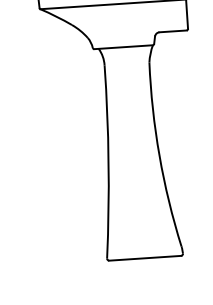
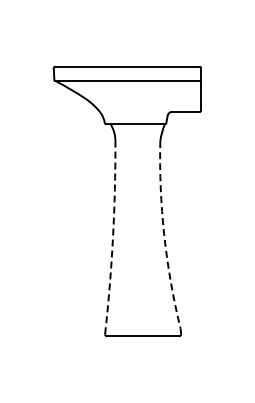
arc: (159, 155) -> (164, 234), solid -> dashed
arc: (109, 161) -> (113, 237), solid -> dashed

